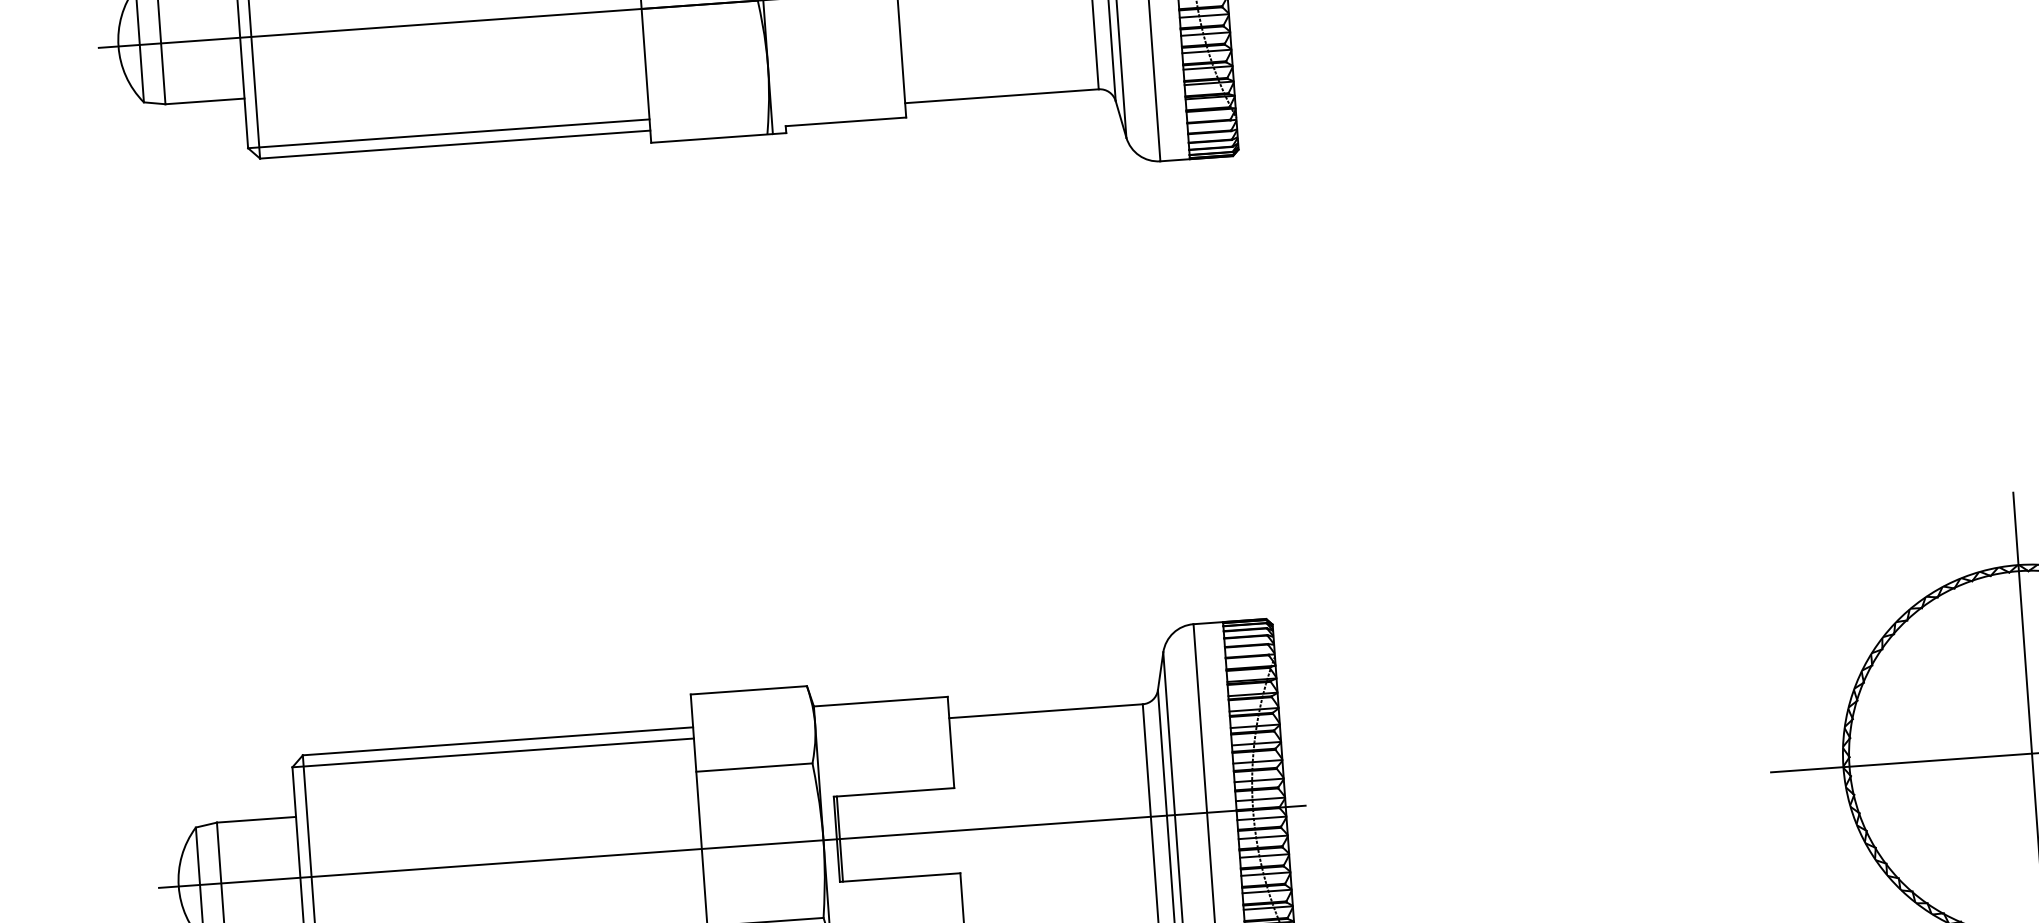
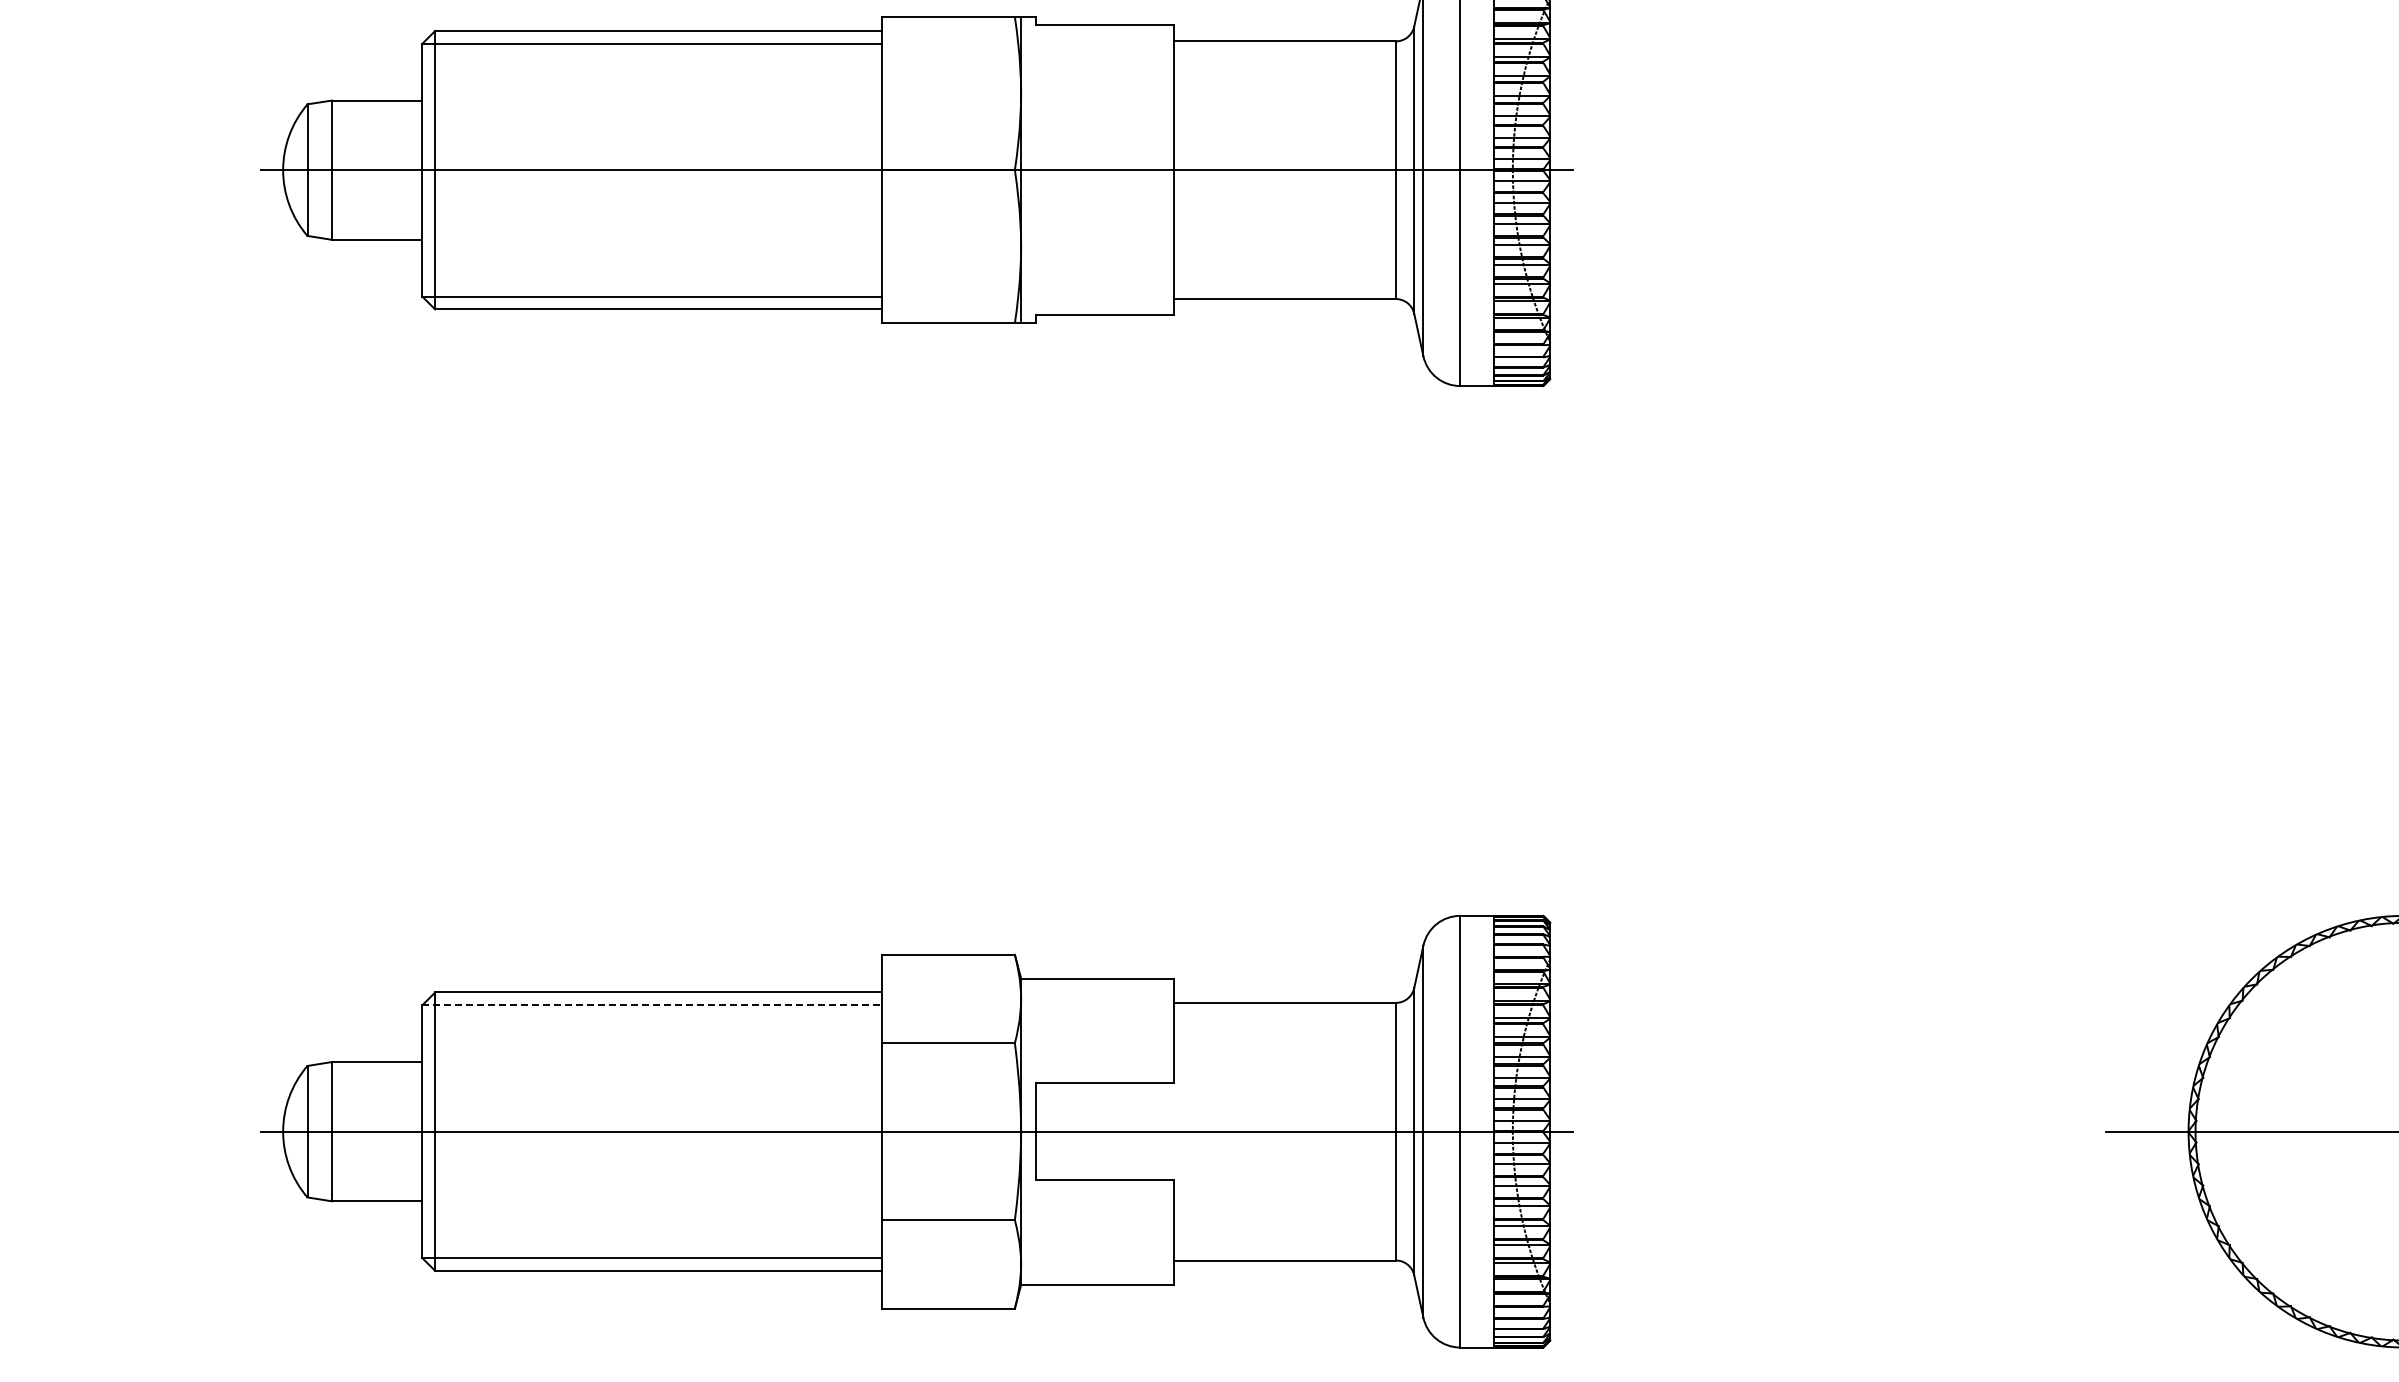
line: (493, 753) -> (652, 1005), solid -> dashed
line: (839, 838) -> (1039, 1131), removed

